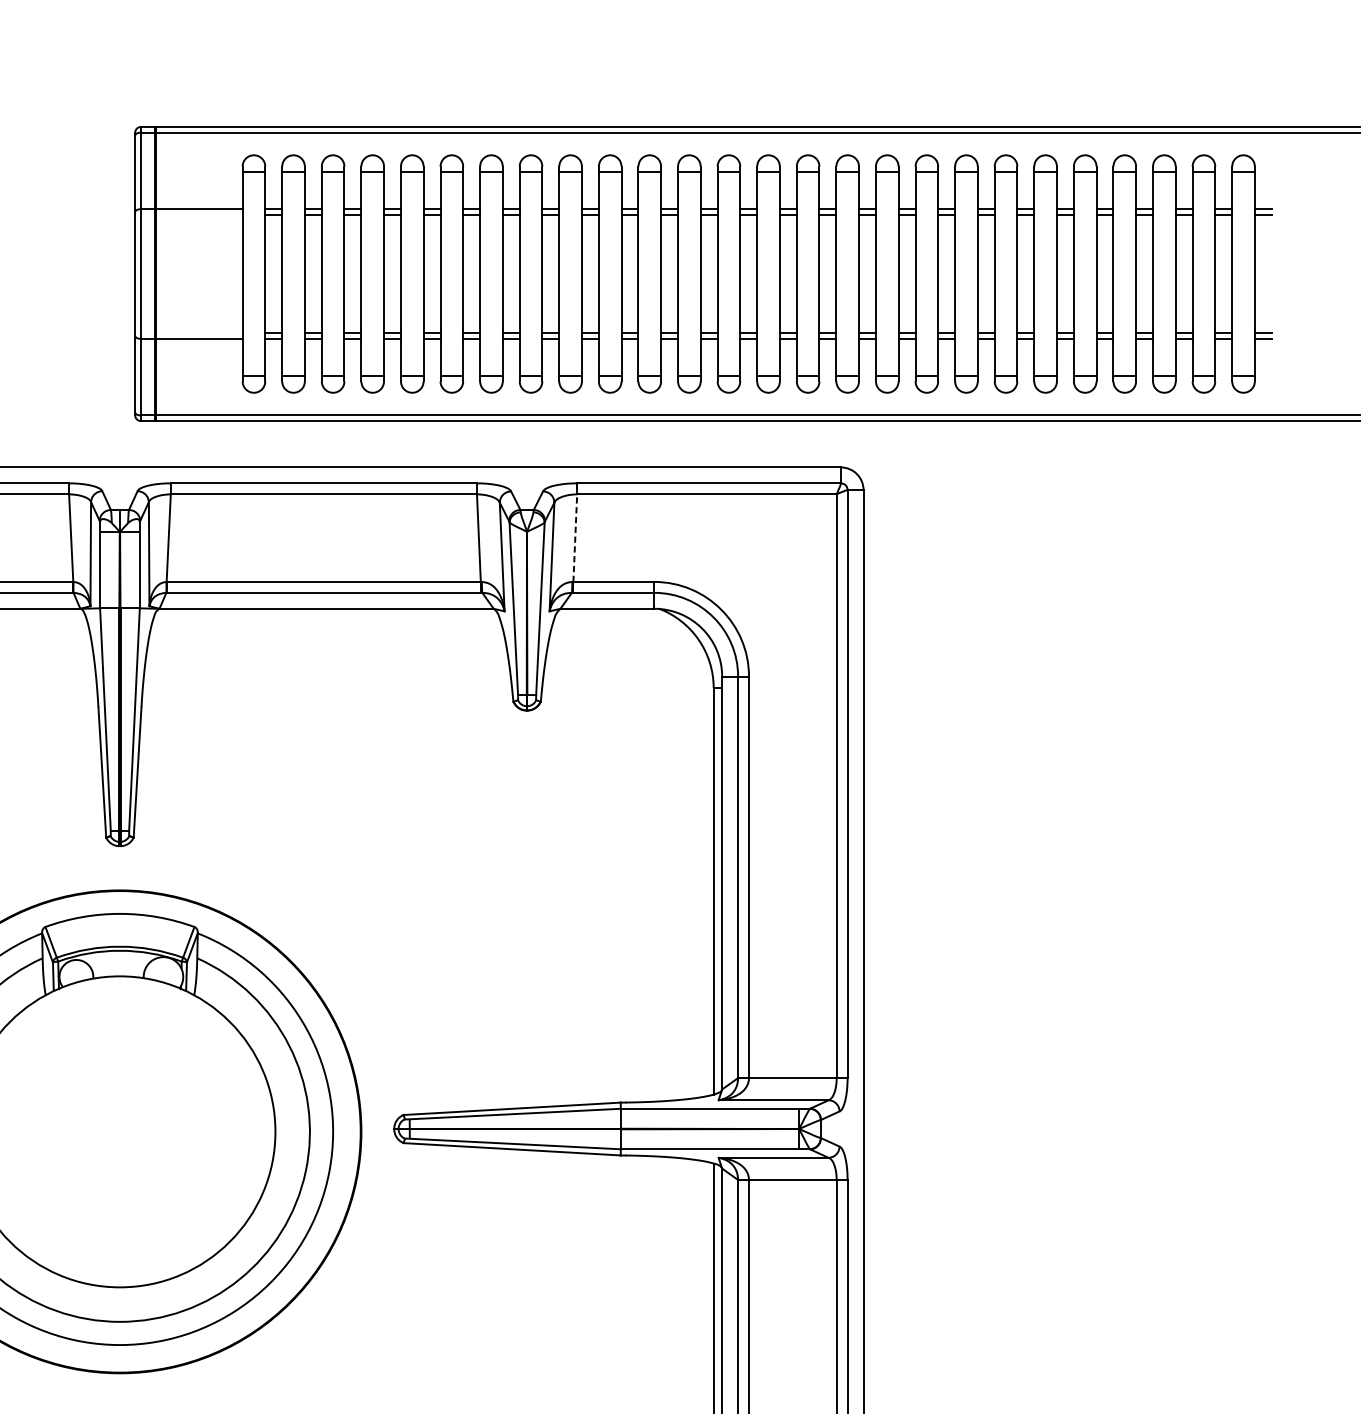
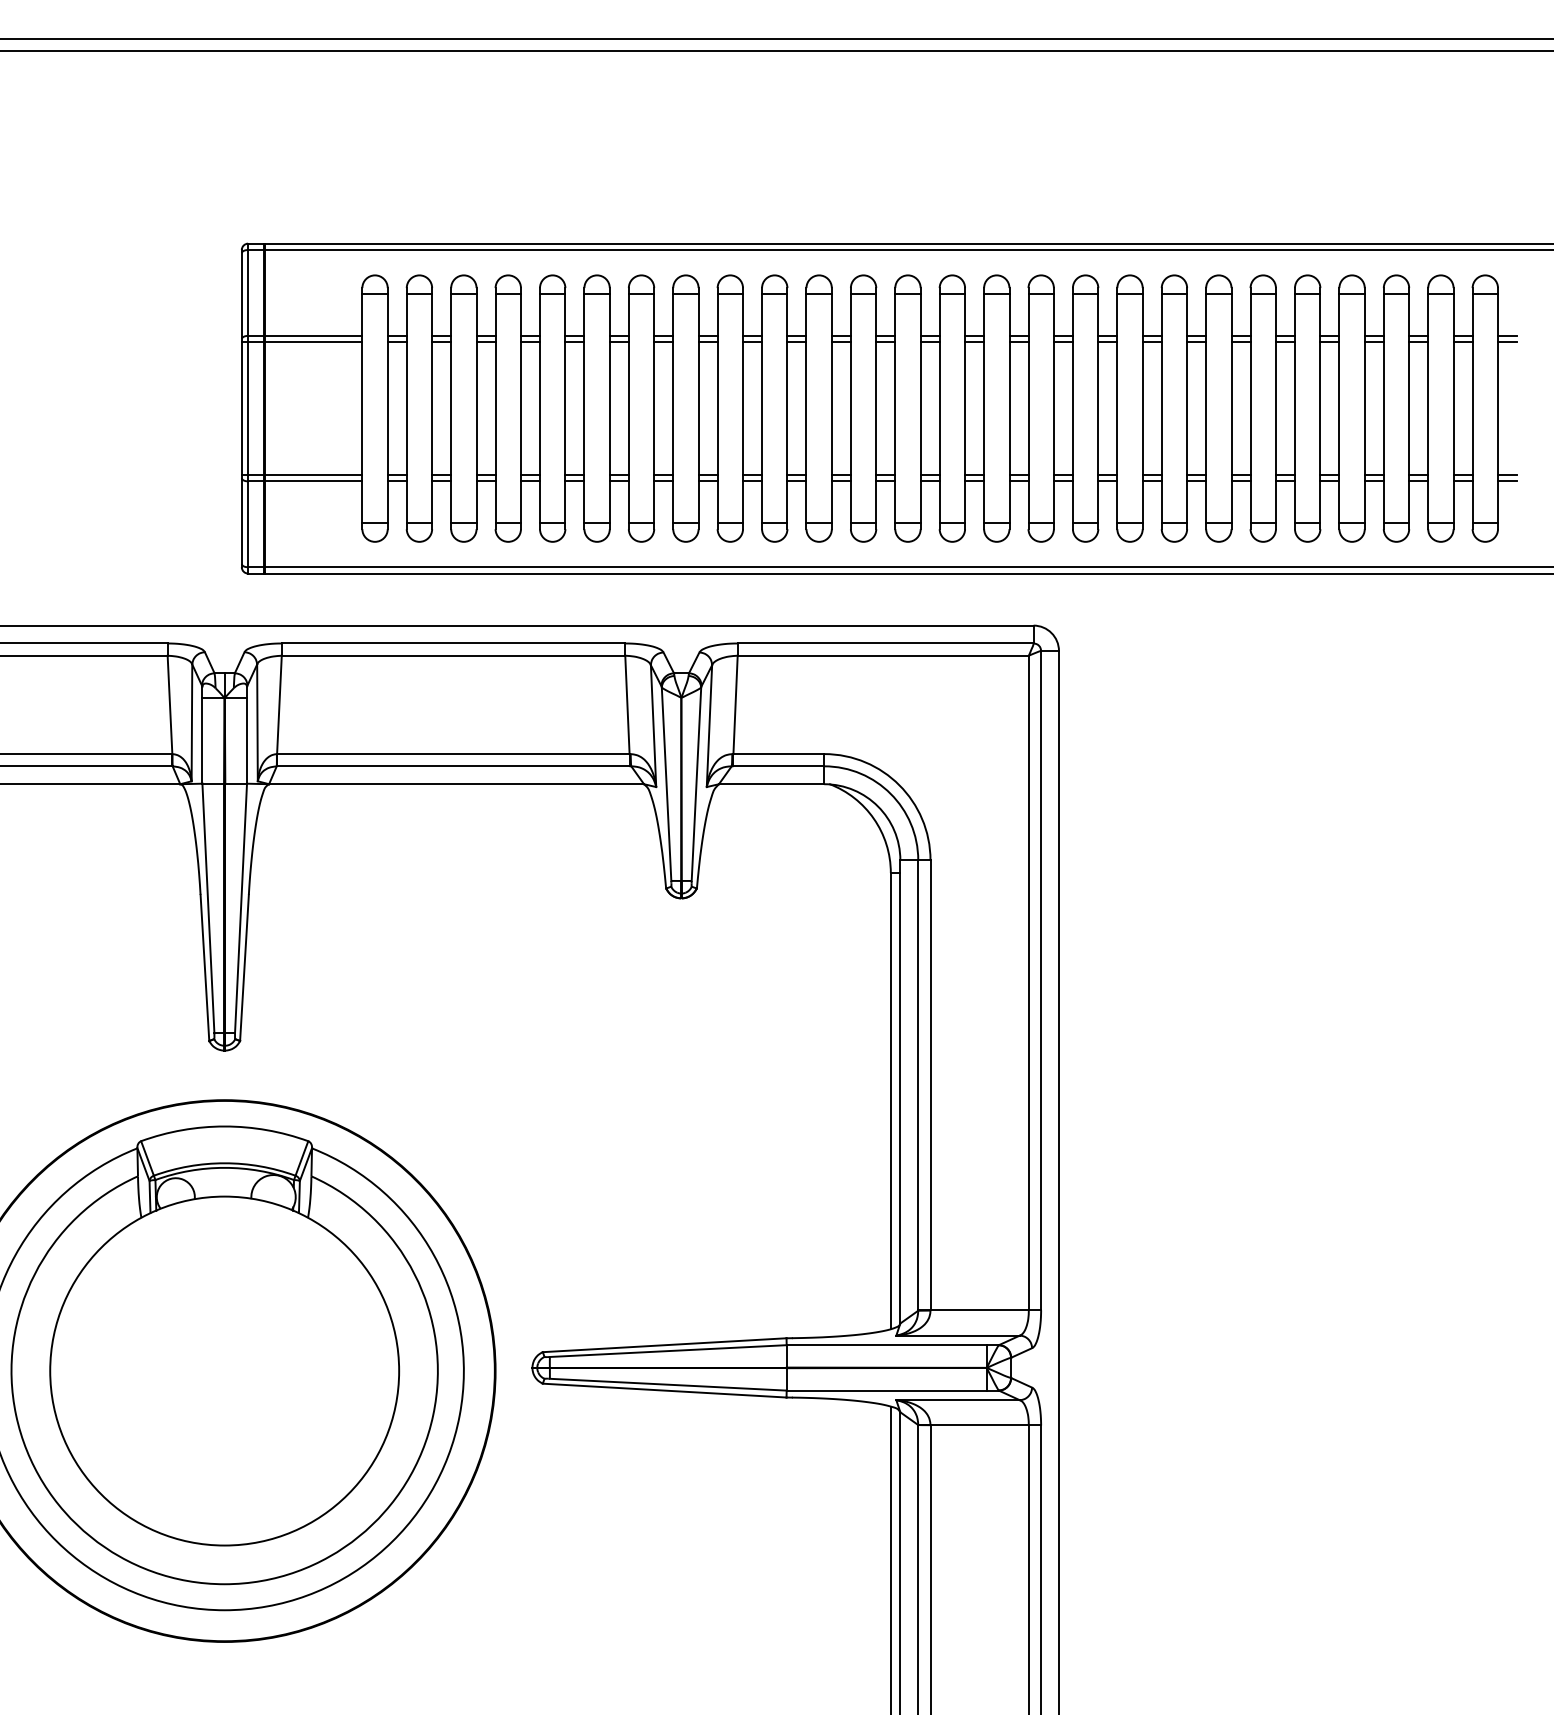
line: (188, 215) -> (301, 342), added
line: (188, 332) -> (301, 474), added
line: (575, 537) -> (735, 704), dashed -> solid

